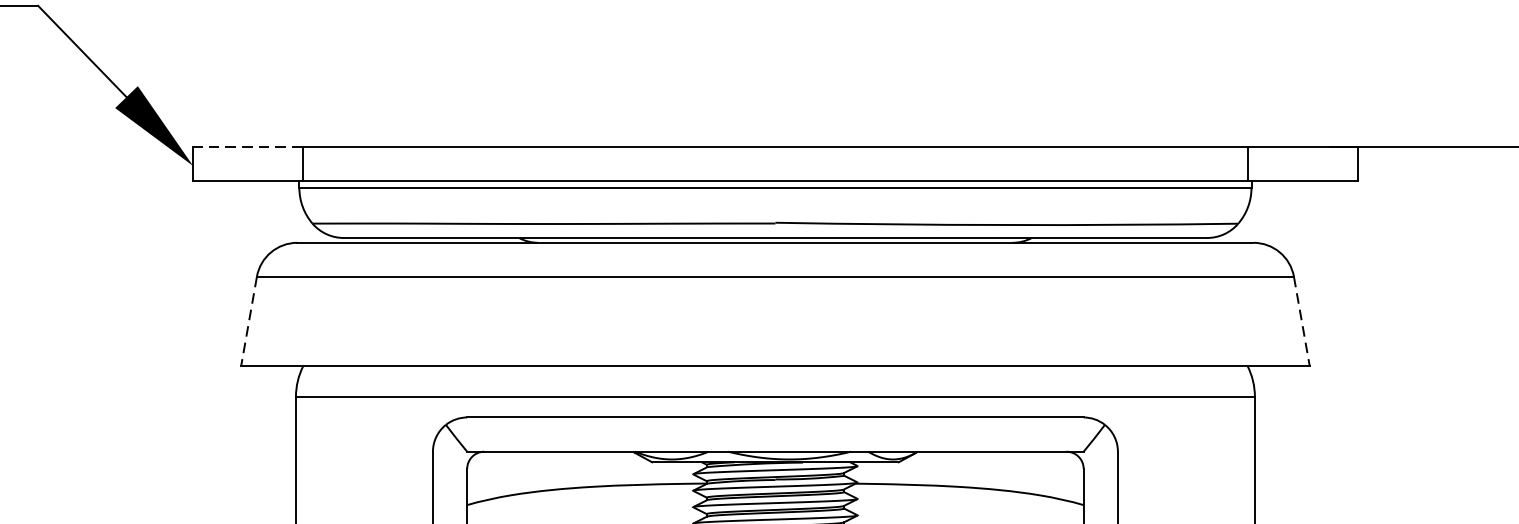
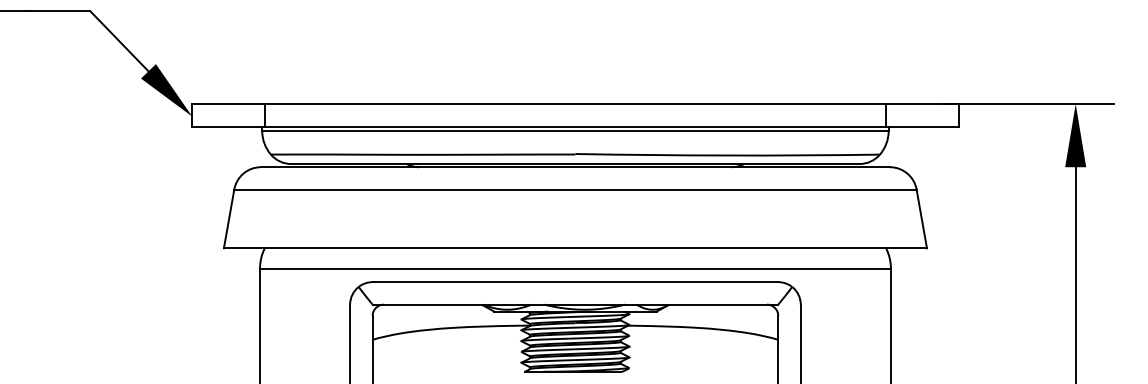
line: (246, 147) -> (227, 104), dashed -> solid
line: (249, 320) -> (229, 218), dashed -> solid
line: (1301, 320) -> (921, 218), dashed -> solid

